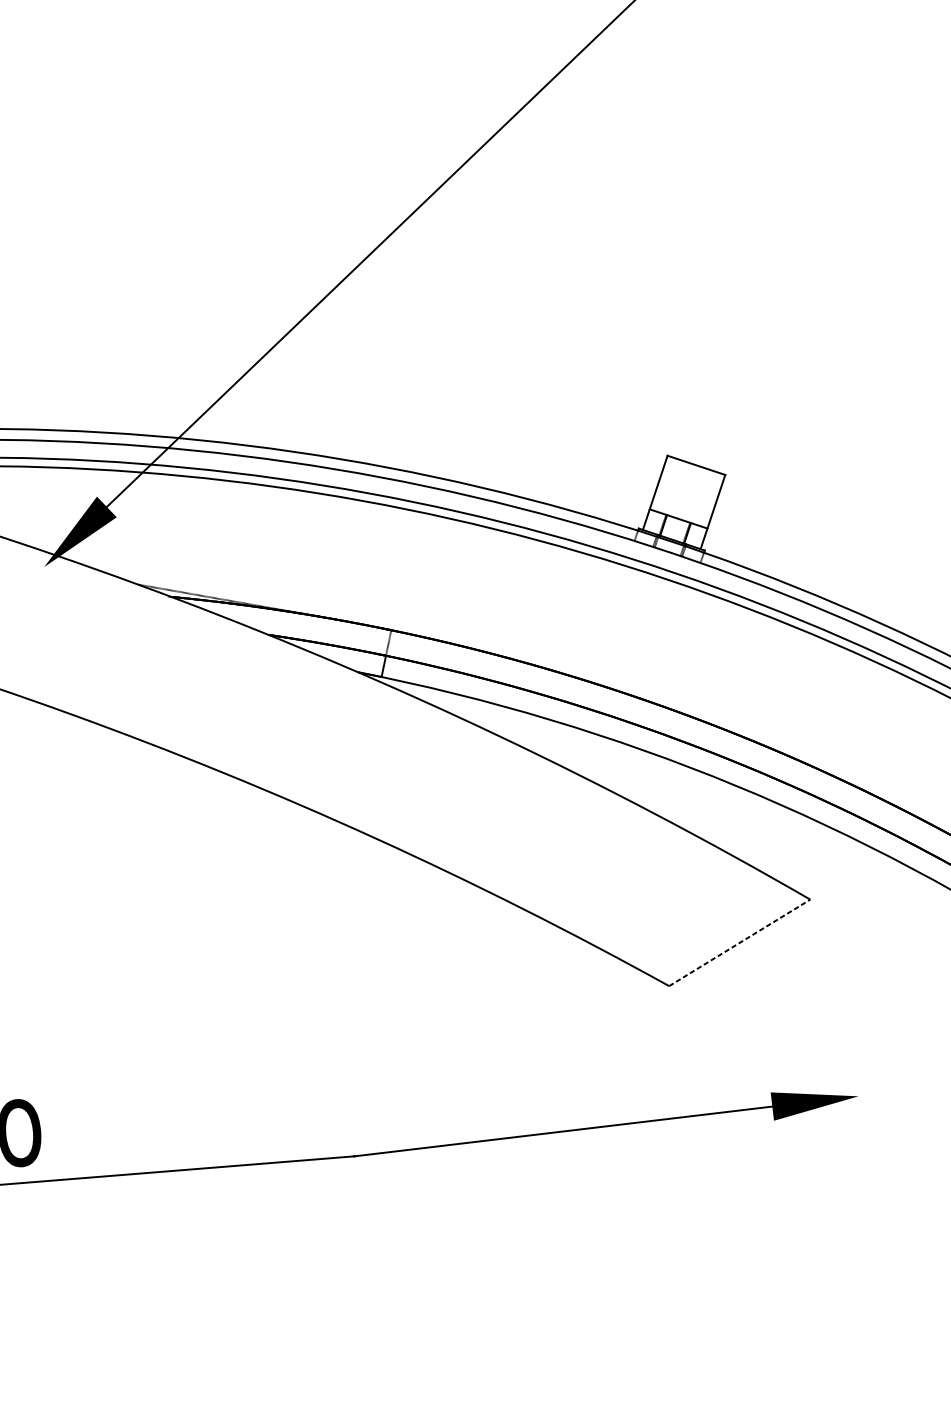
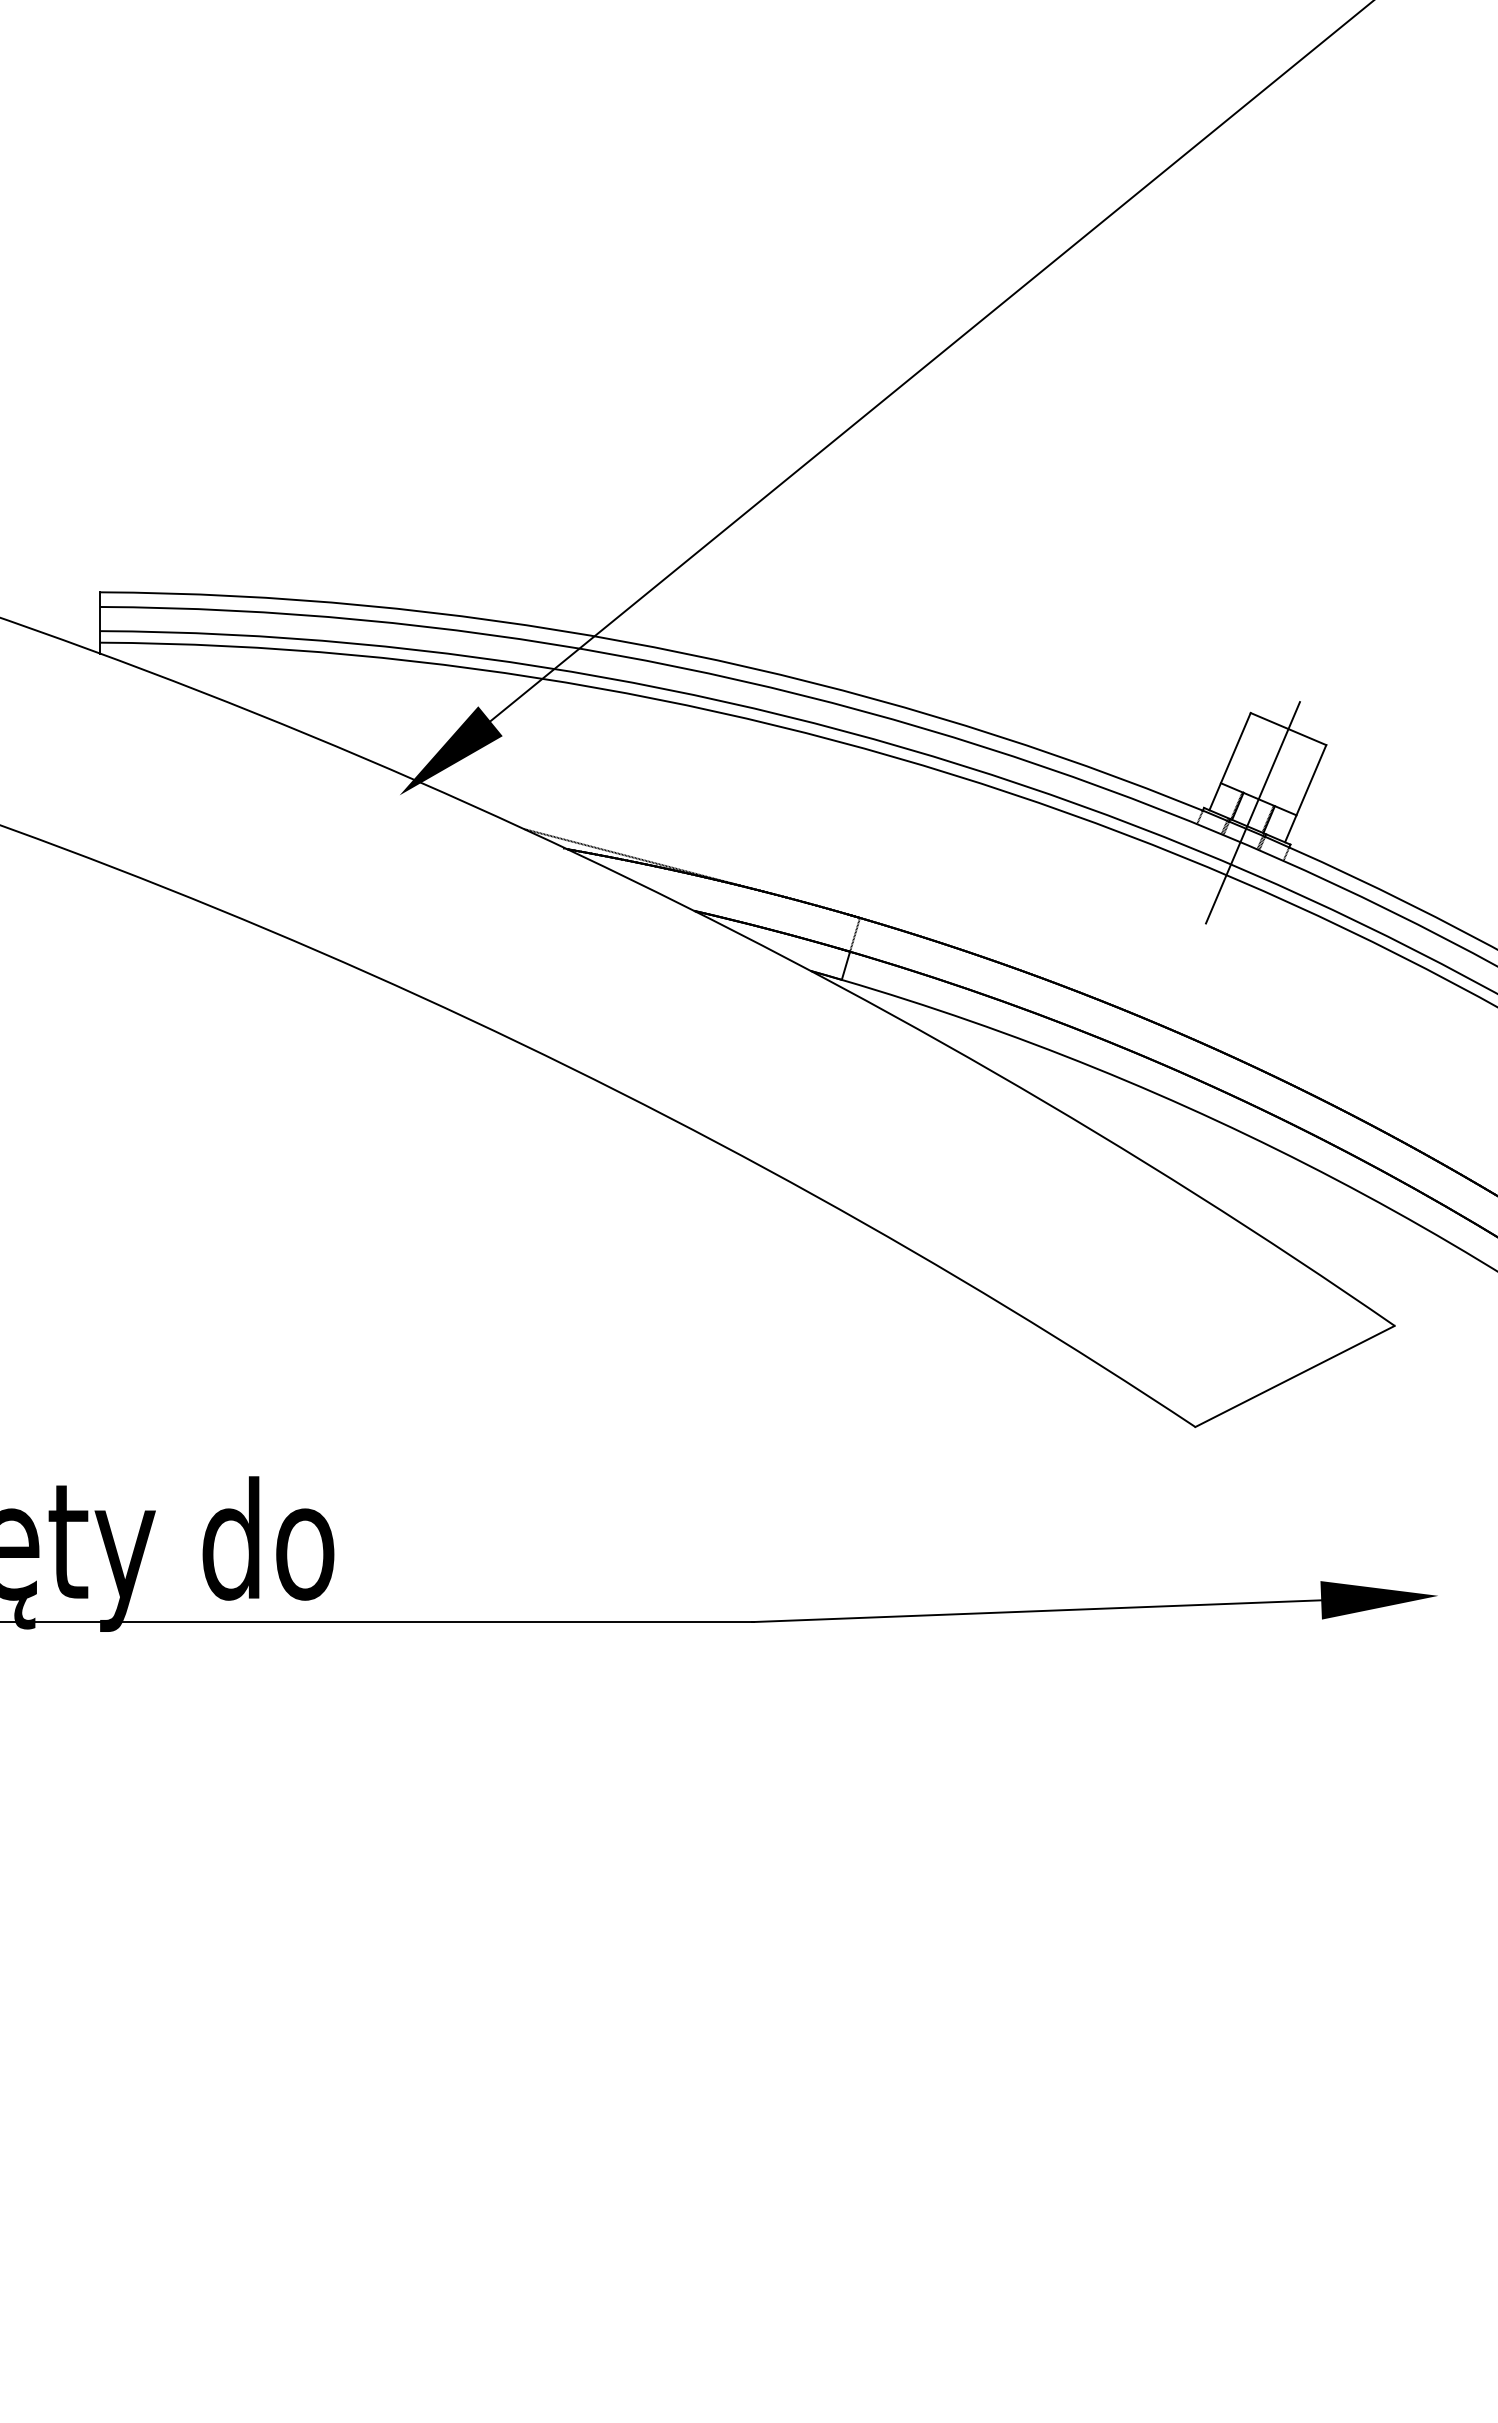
line: (674, 529) -> (1252, 812), added
line: (740, 942) -> (1295, 1376), dashed -> solid

